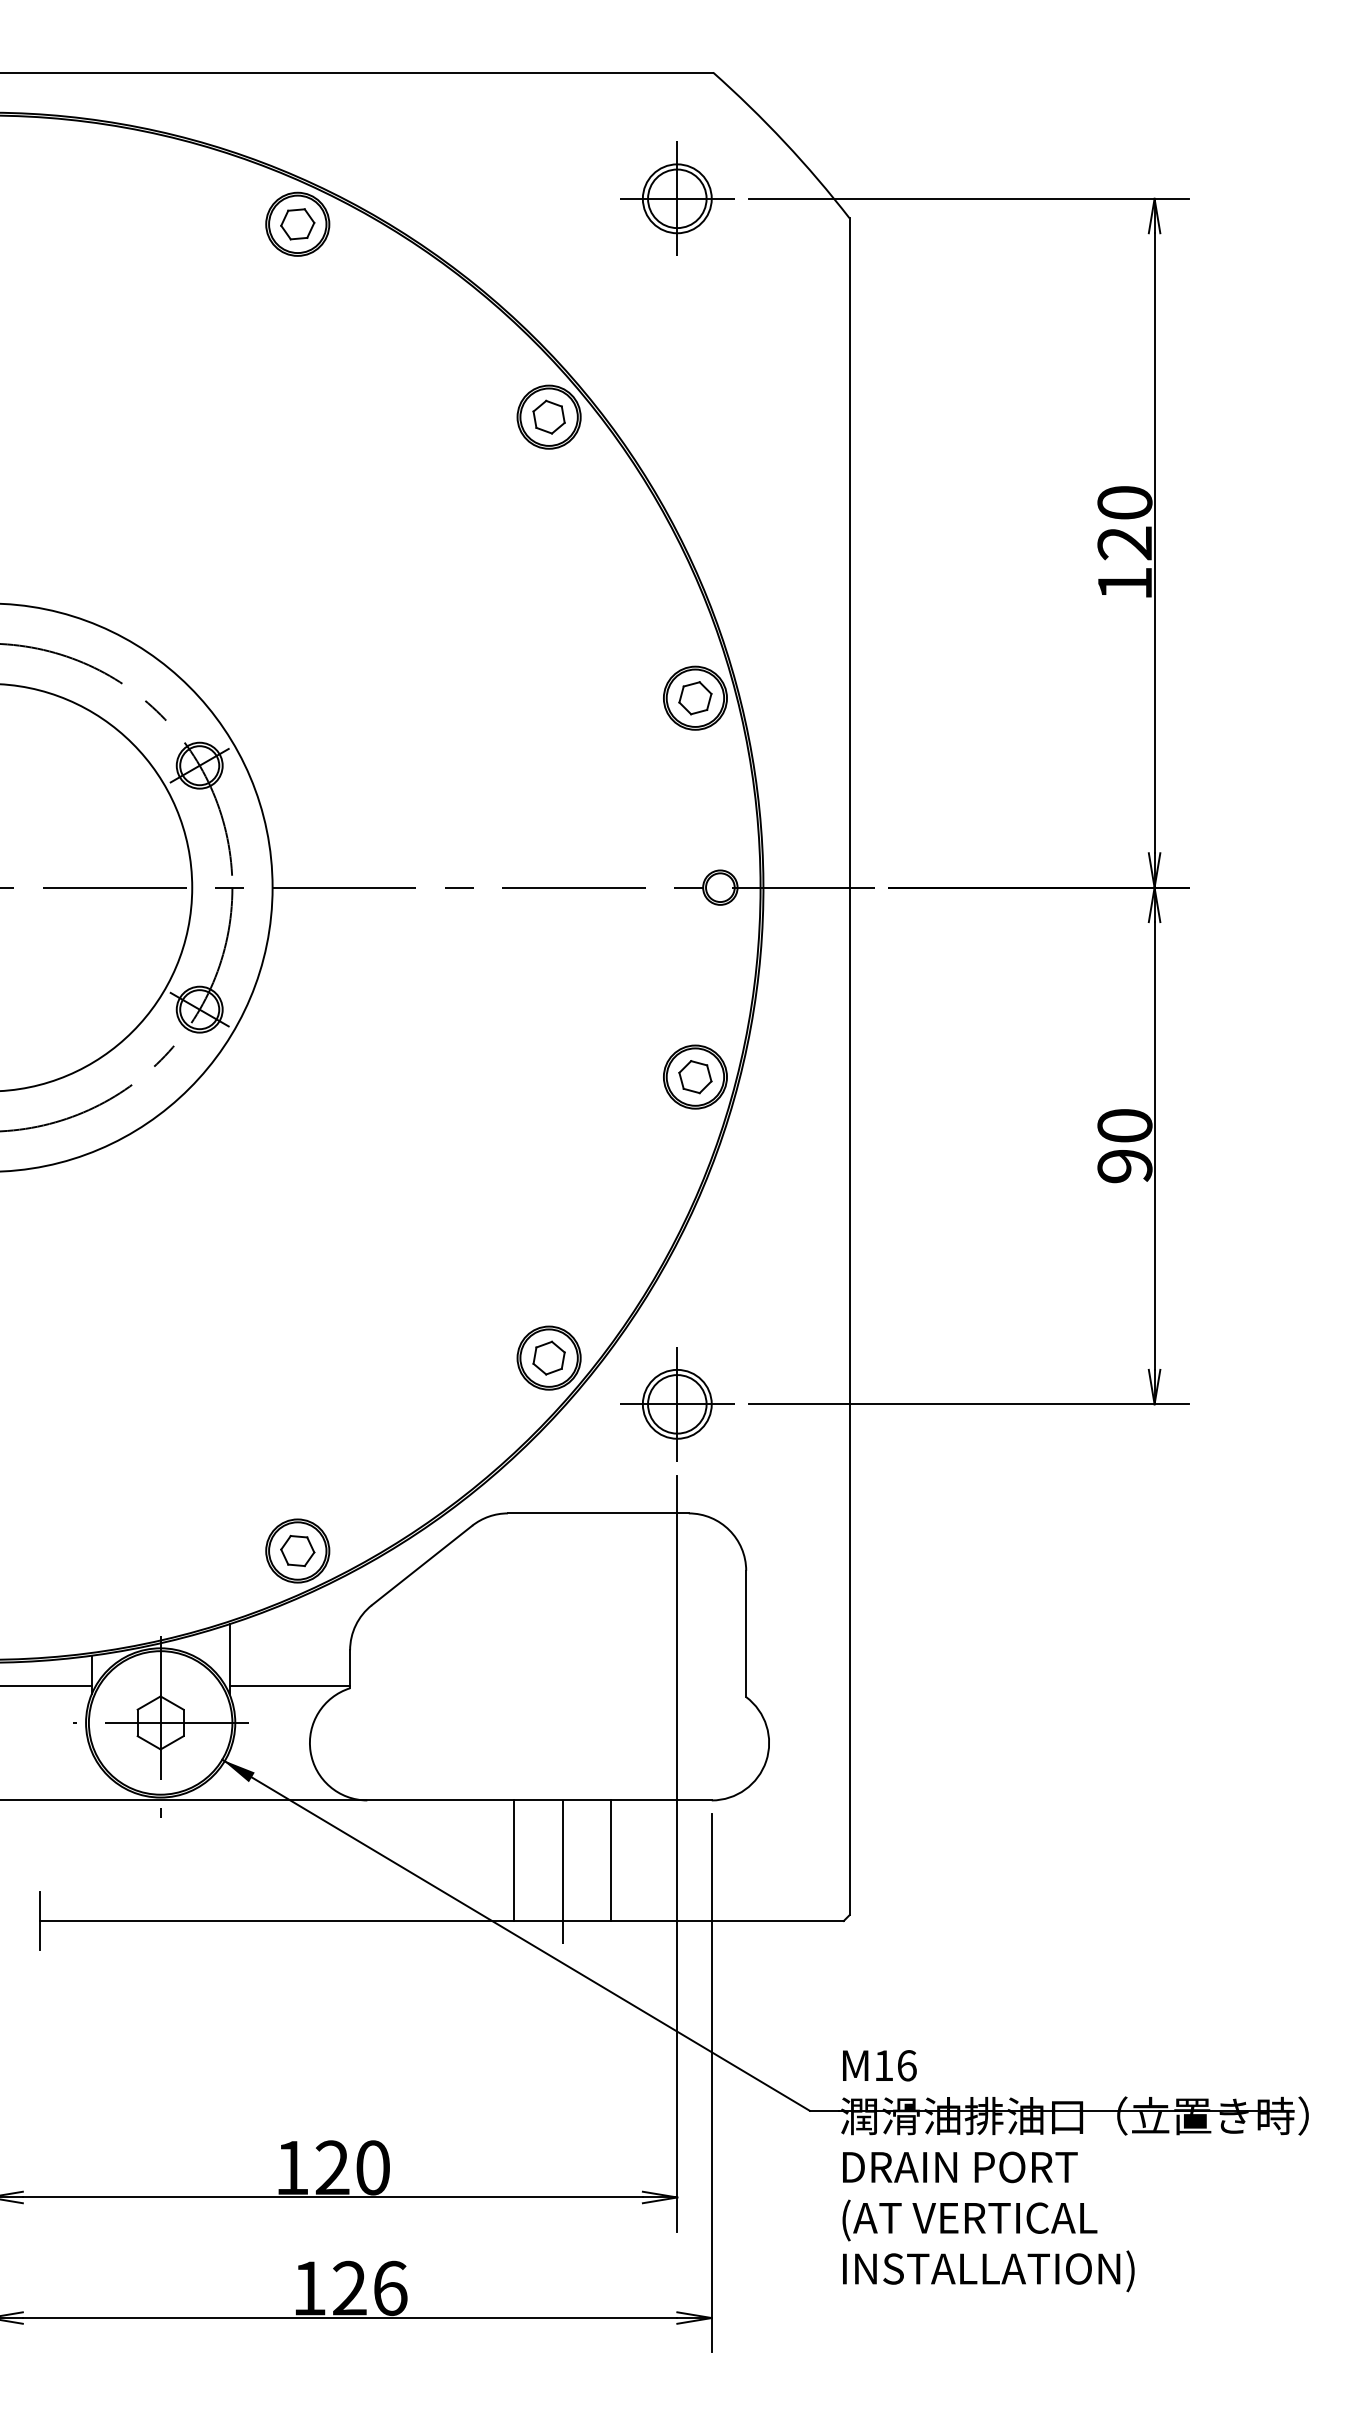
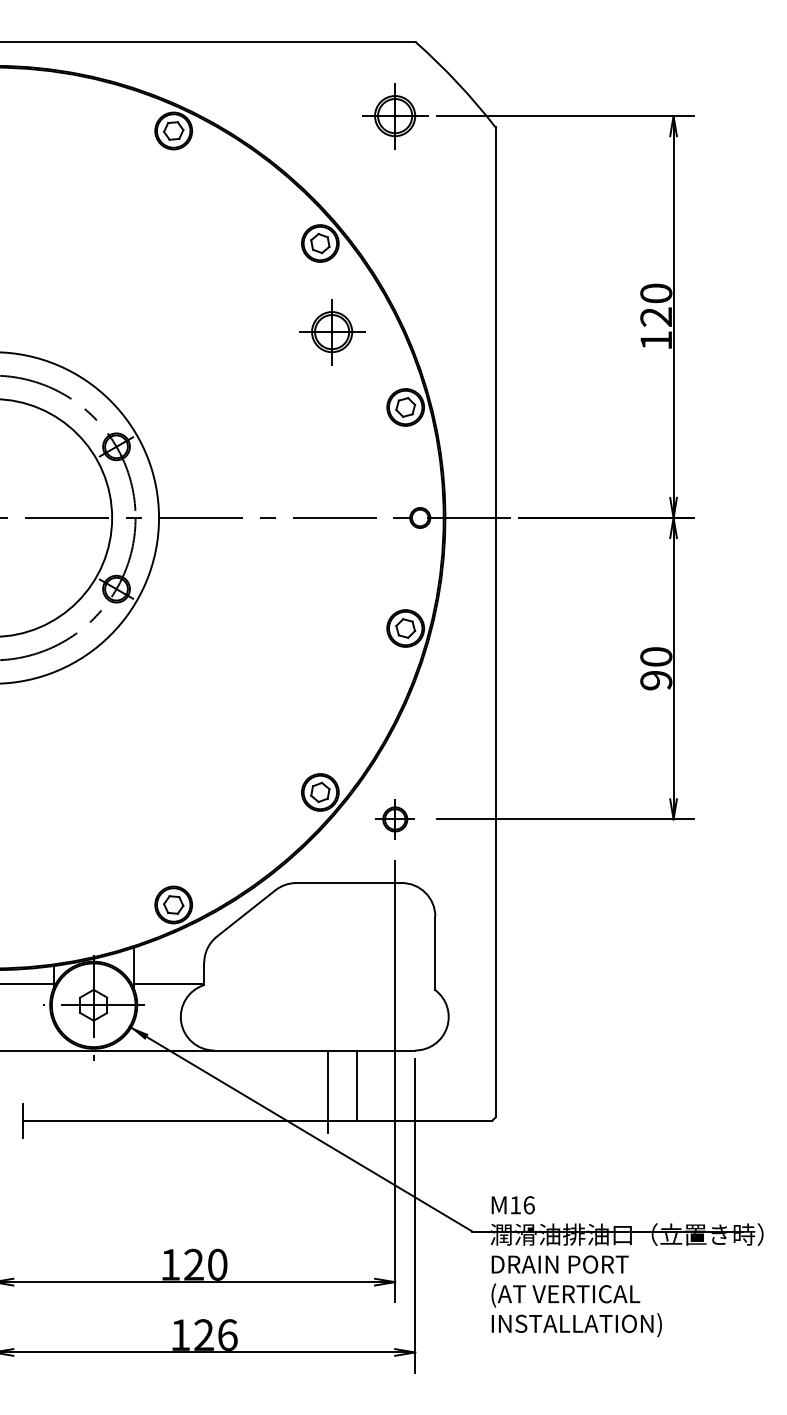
part: (569, 569) -> (332, 332), added
part: (677, 1404) -> (395, 819), size x0.6
line: (513, 1860) -> (299, 1085), removed

